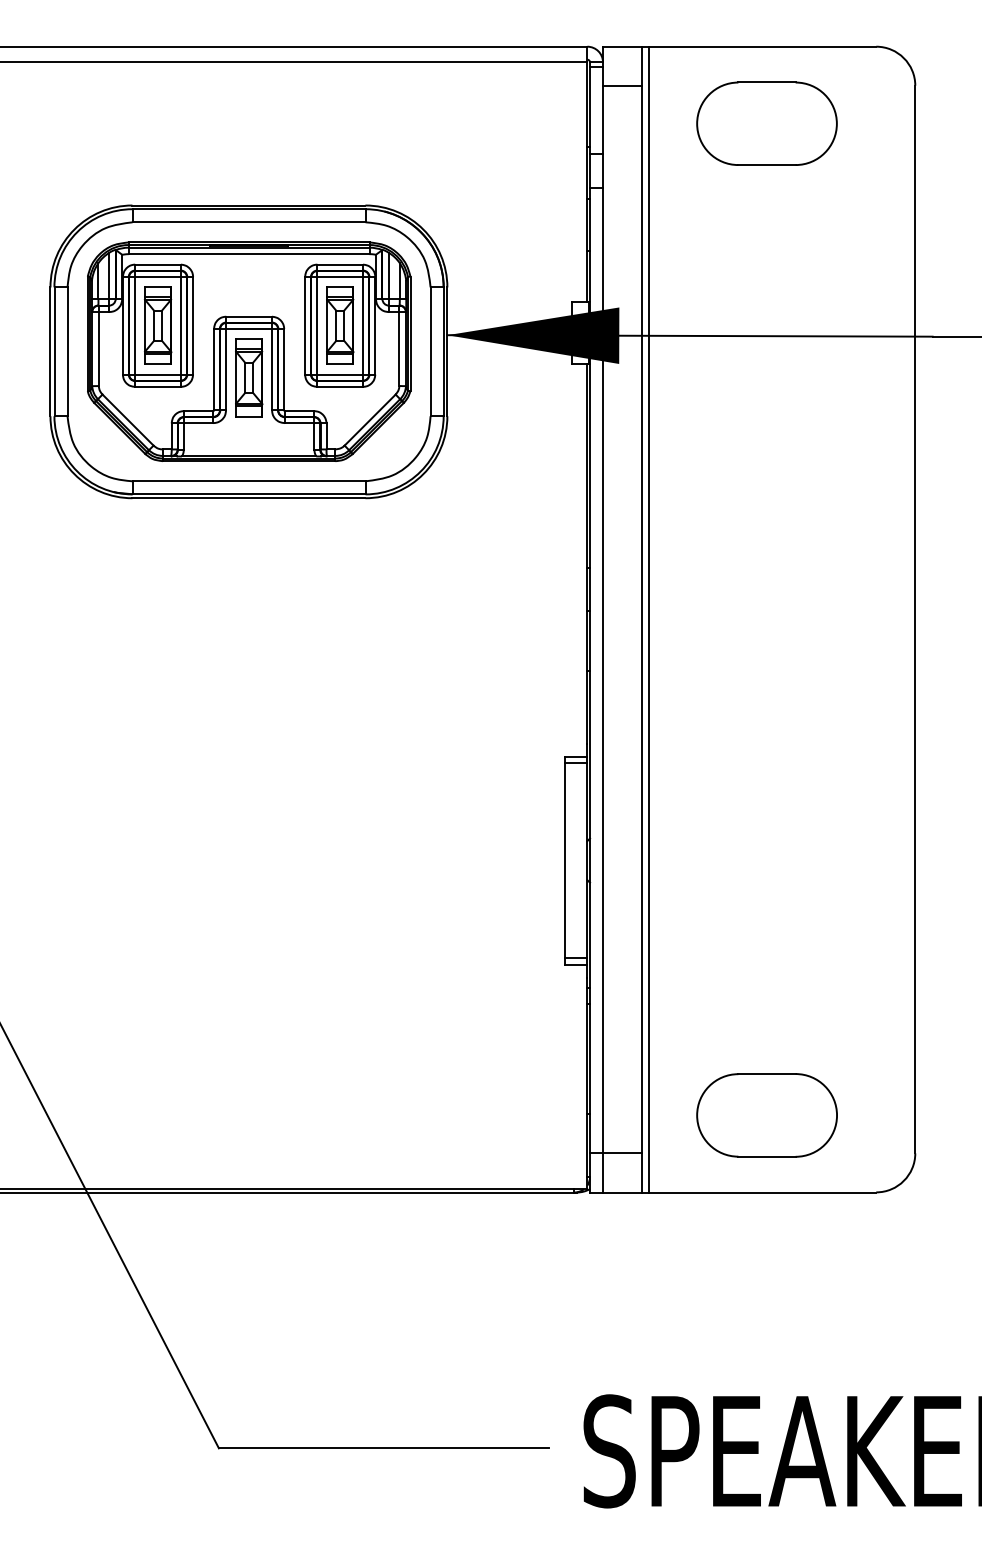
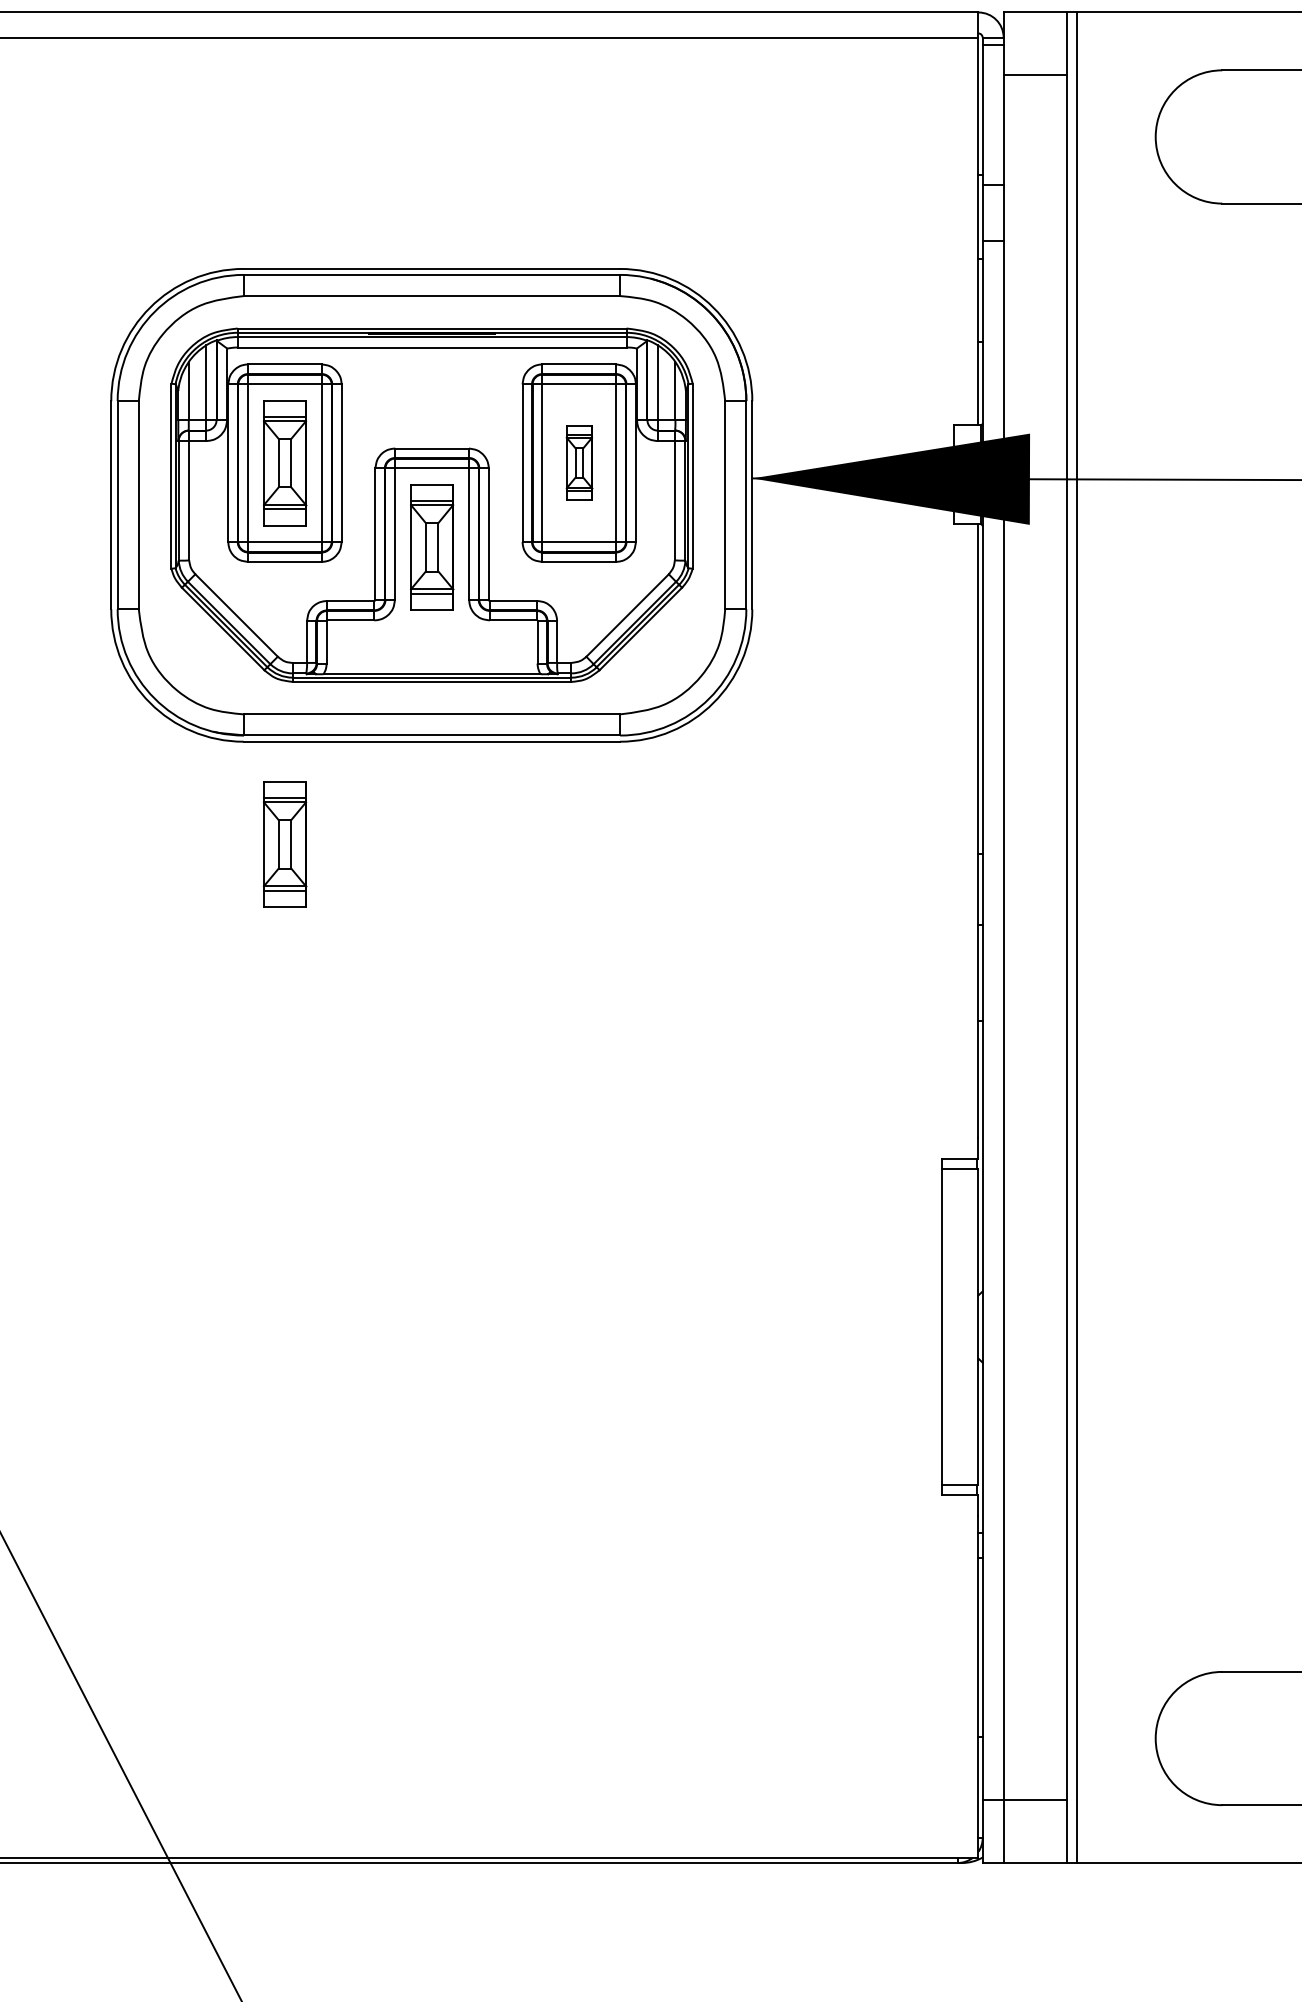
part: (340, 325) -> (579, 462), size x0.6
part: (158, 561) -> (285, 843), added

